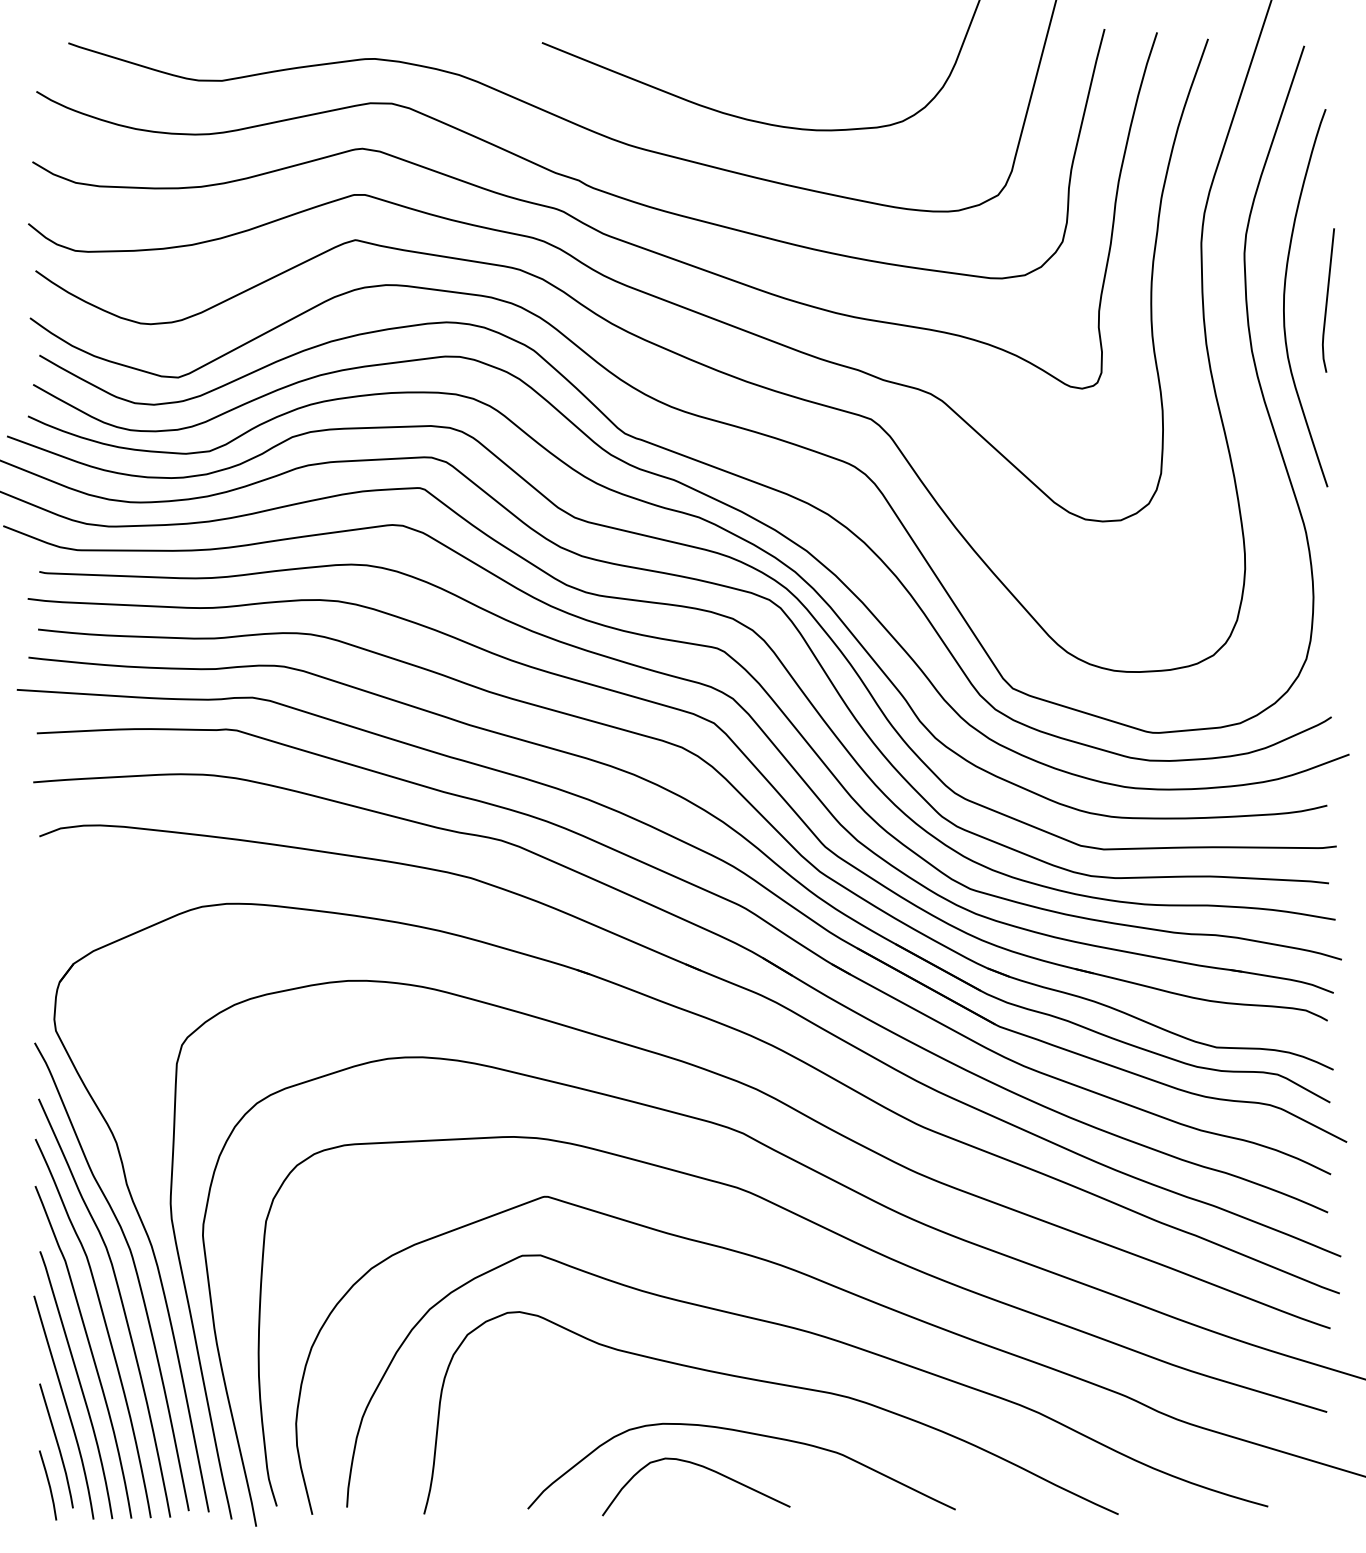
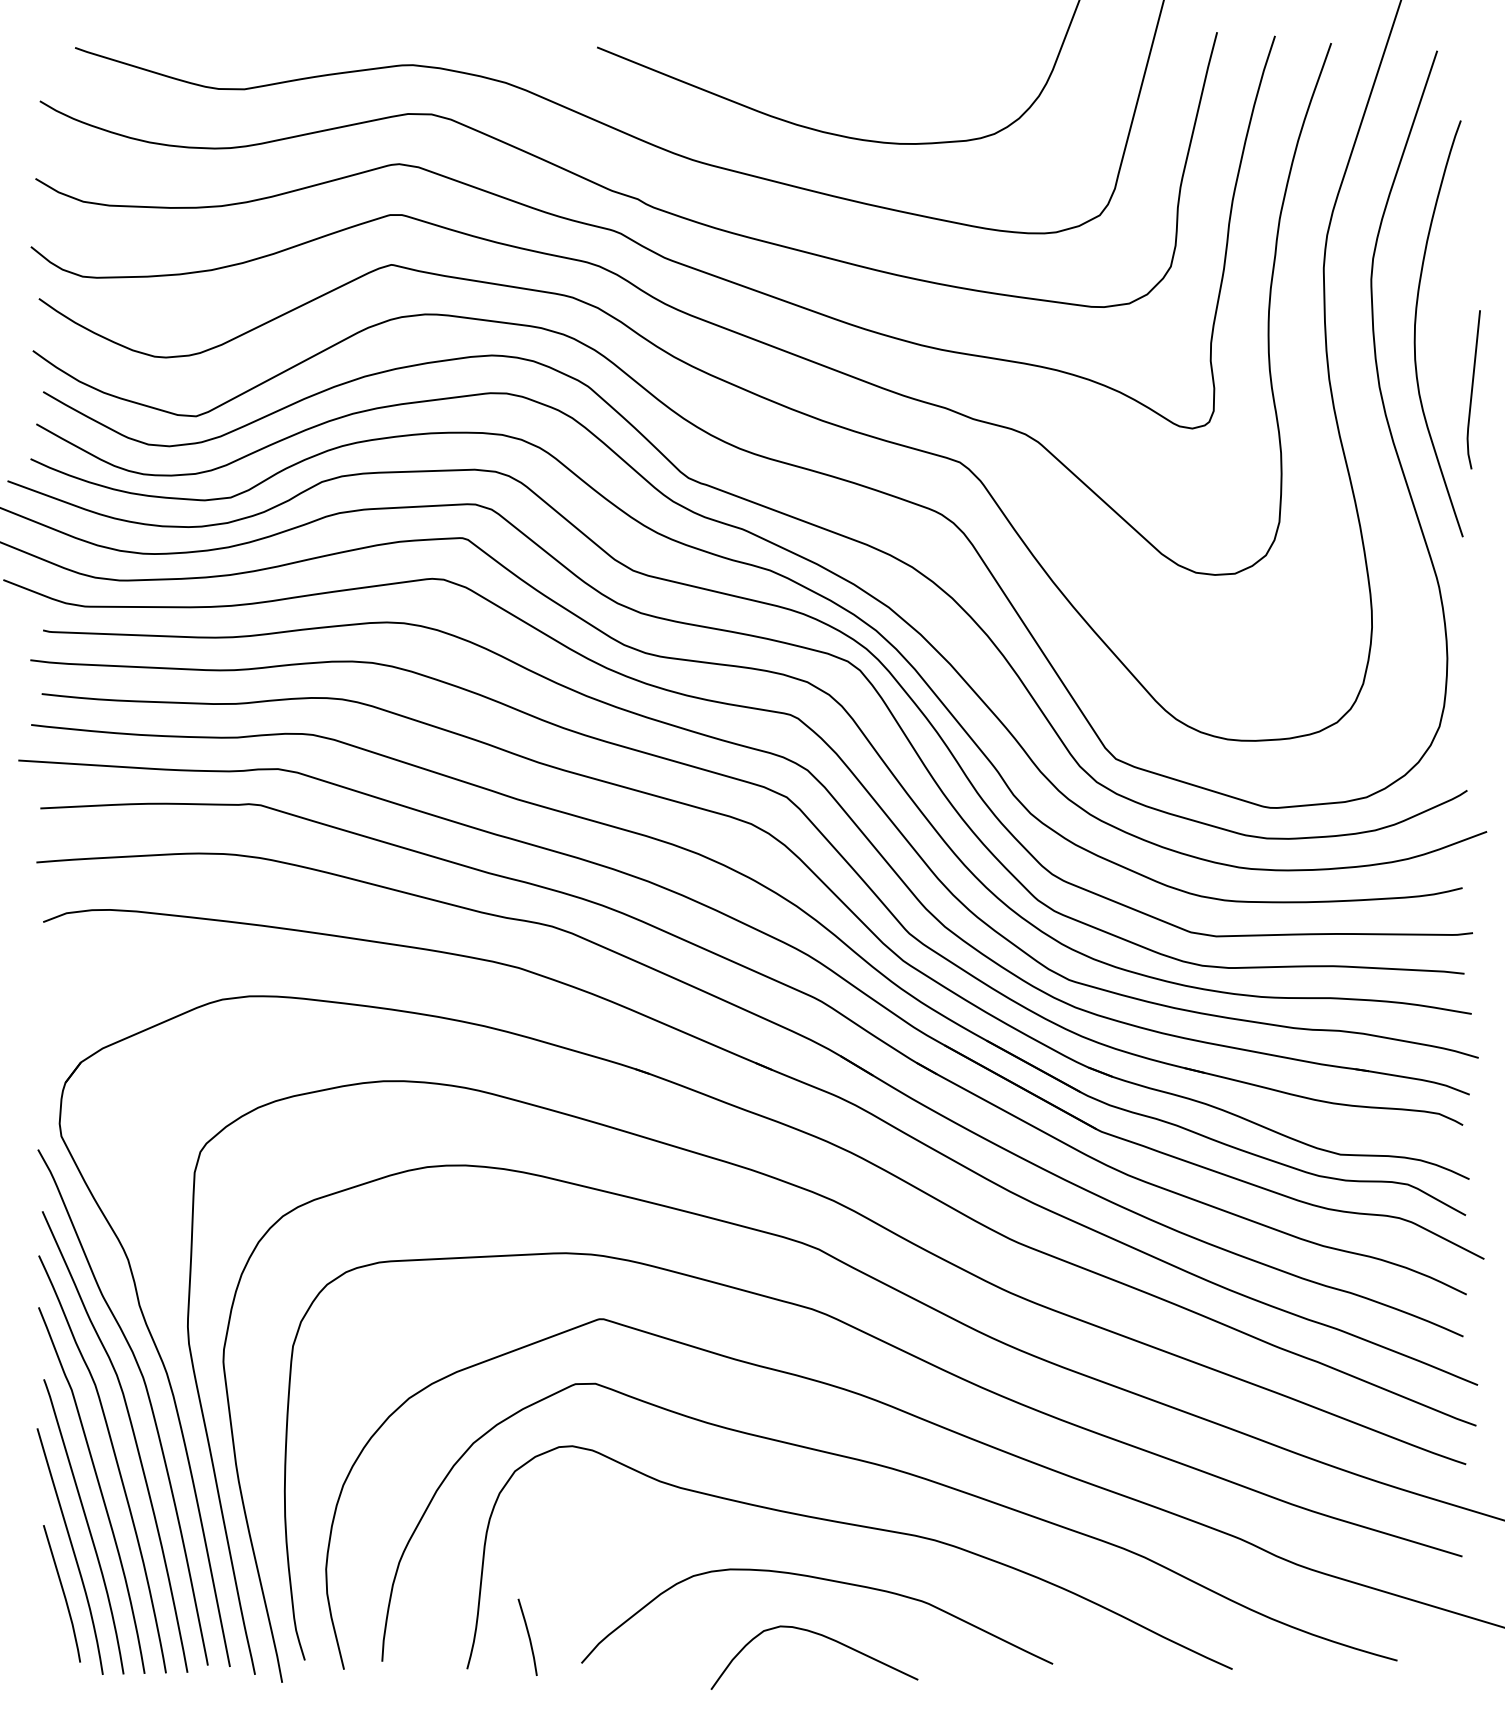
line: (1327, 300) -> (1472, 389), moved
curve: (704, 1468) -> (823, 1637), moved
line: (48, 1485) -> (528, 1637), moved

